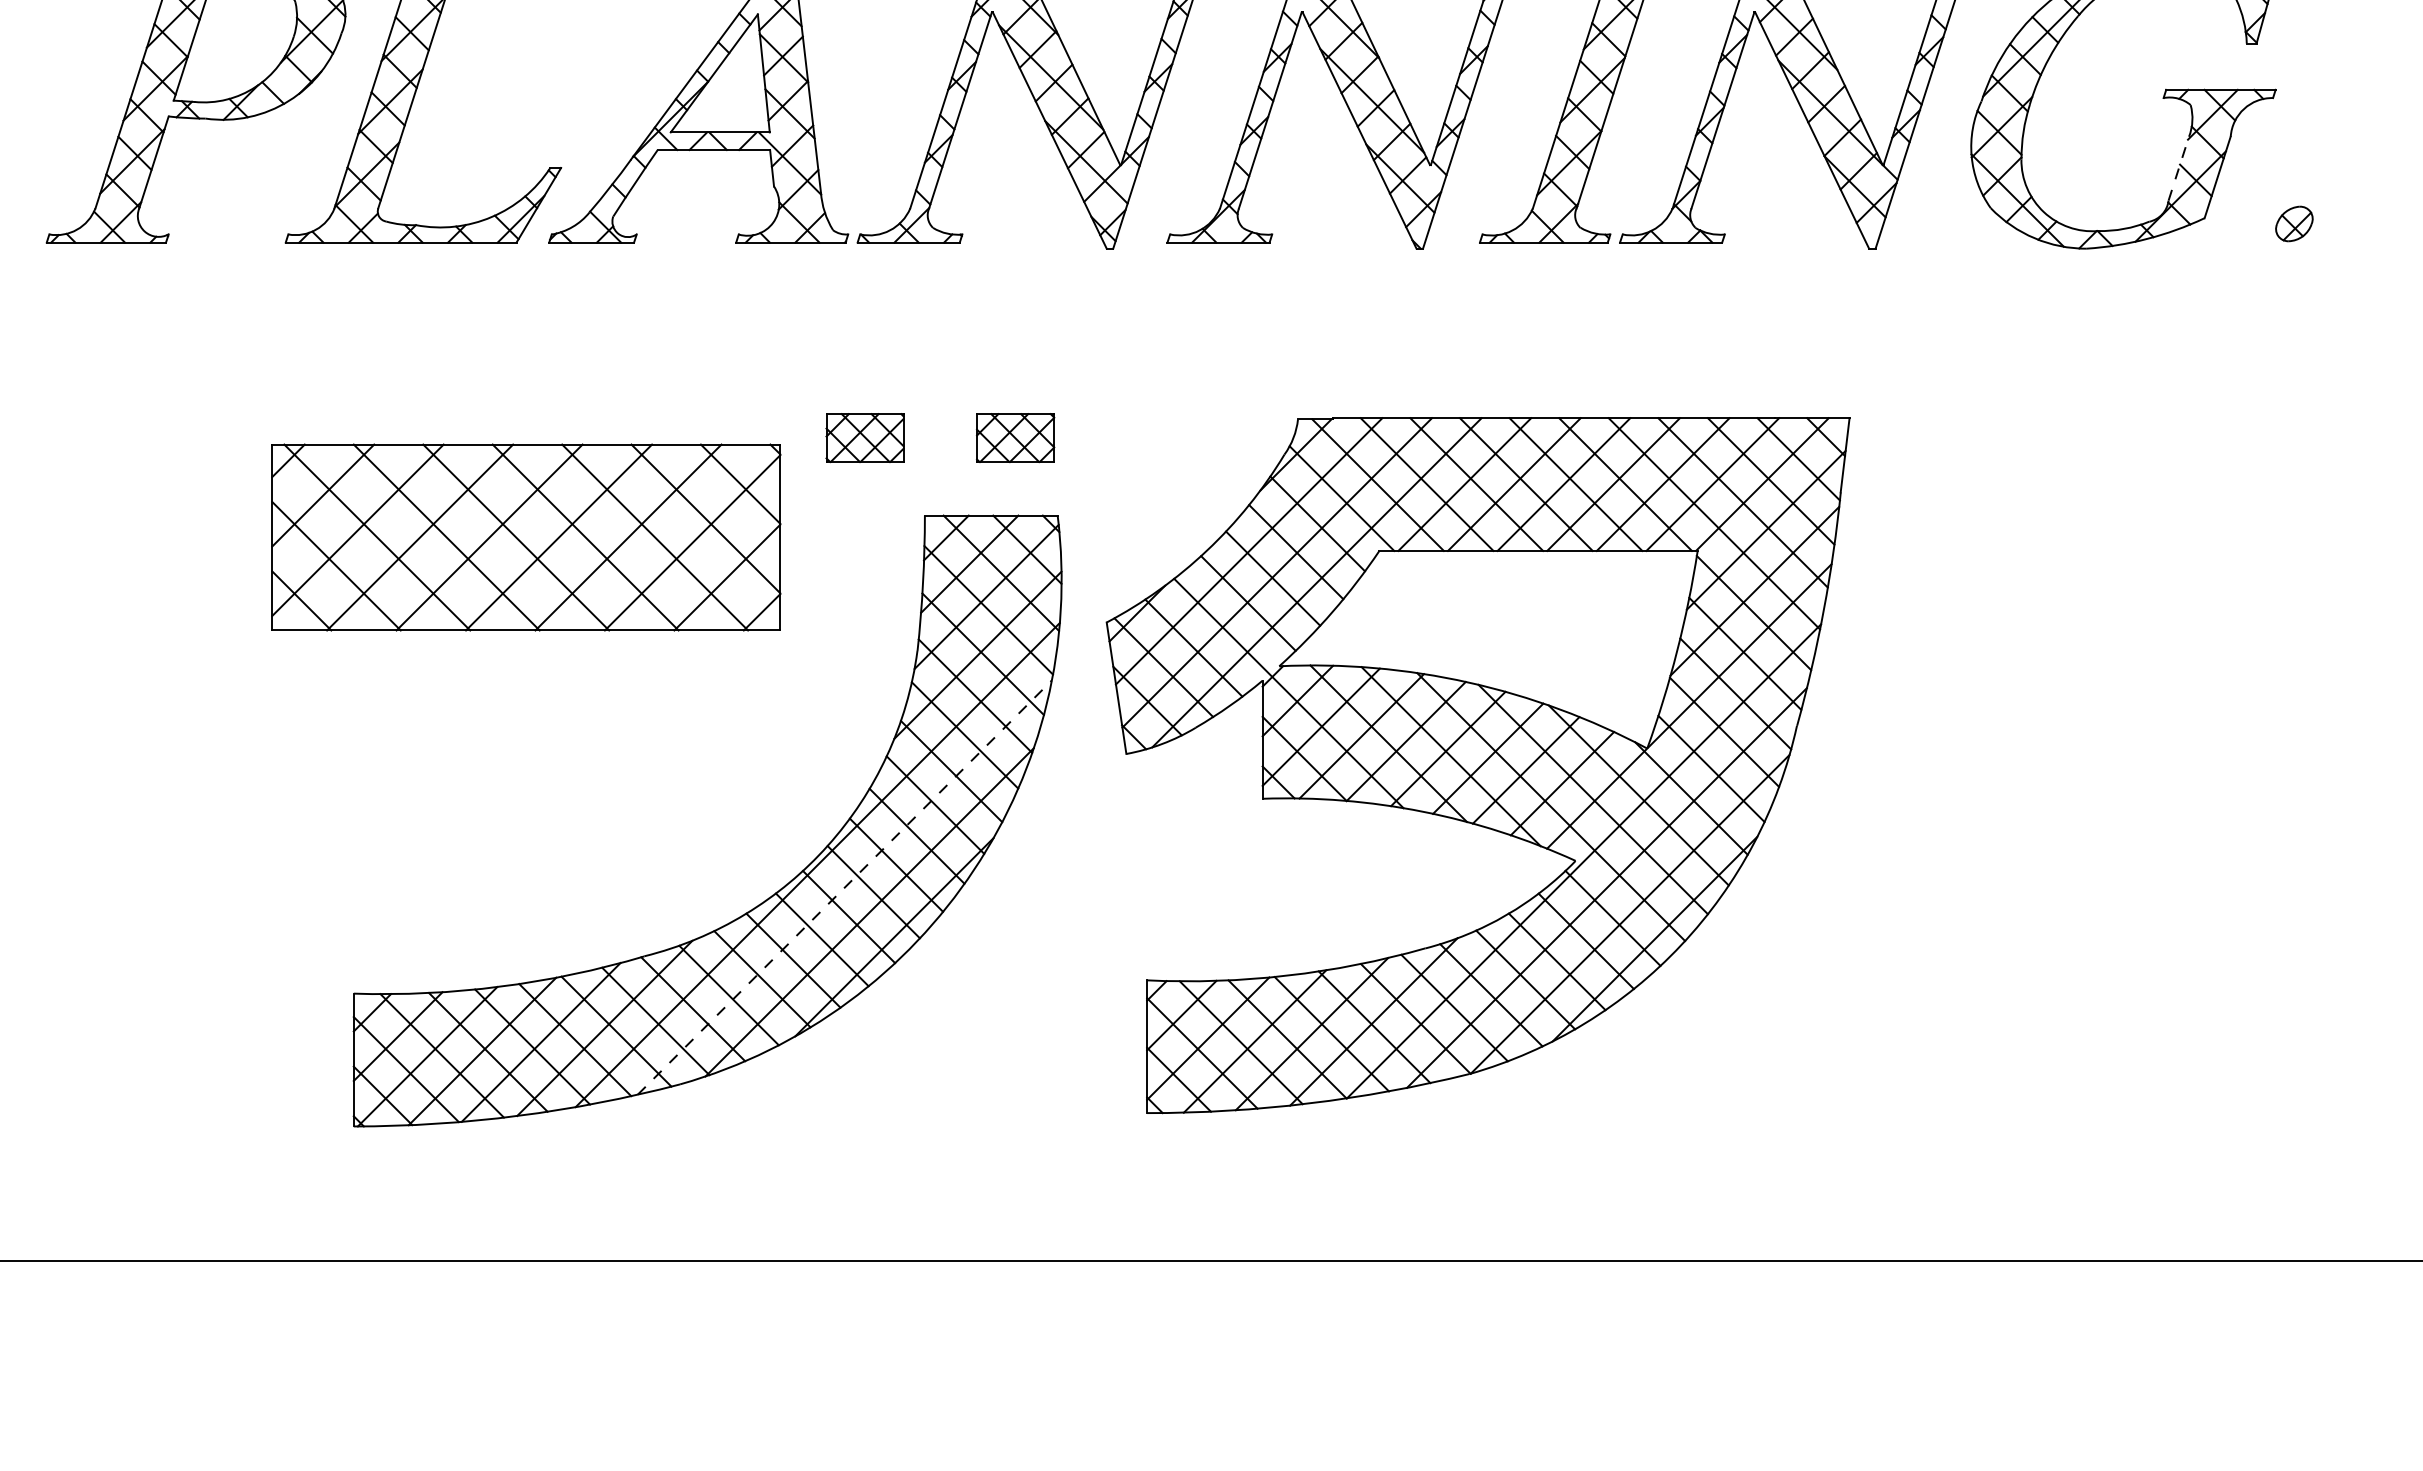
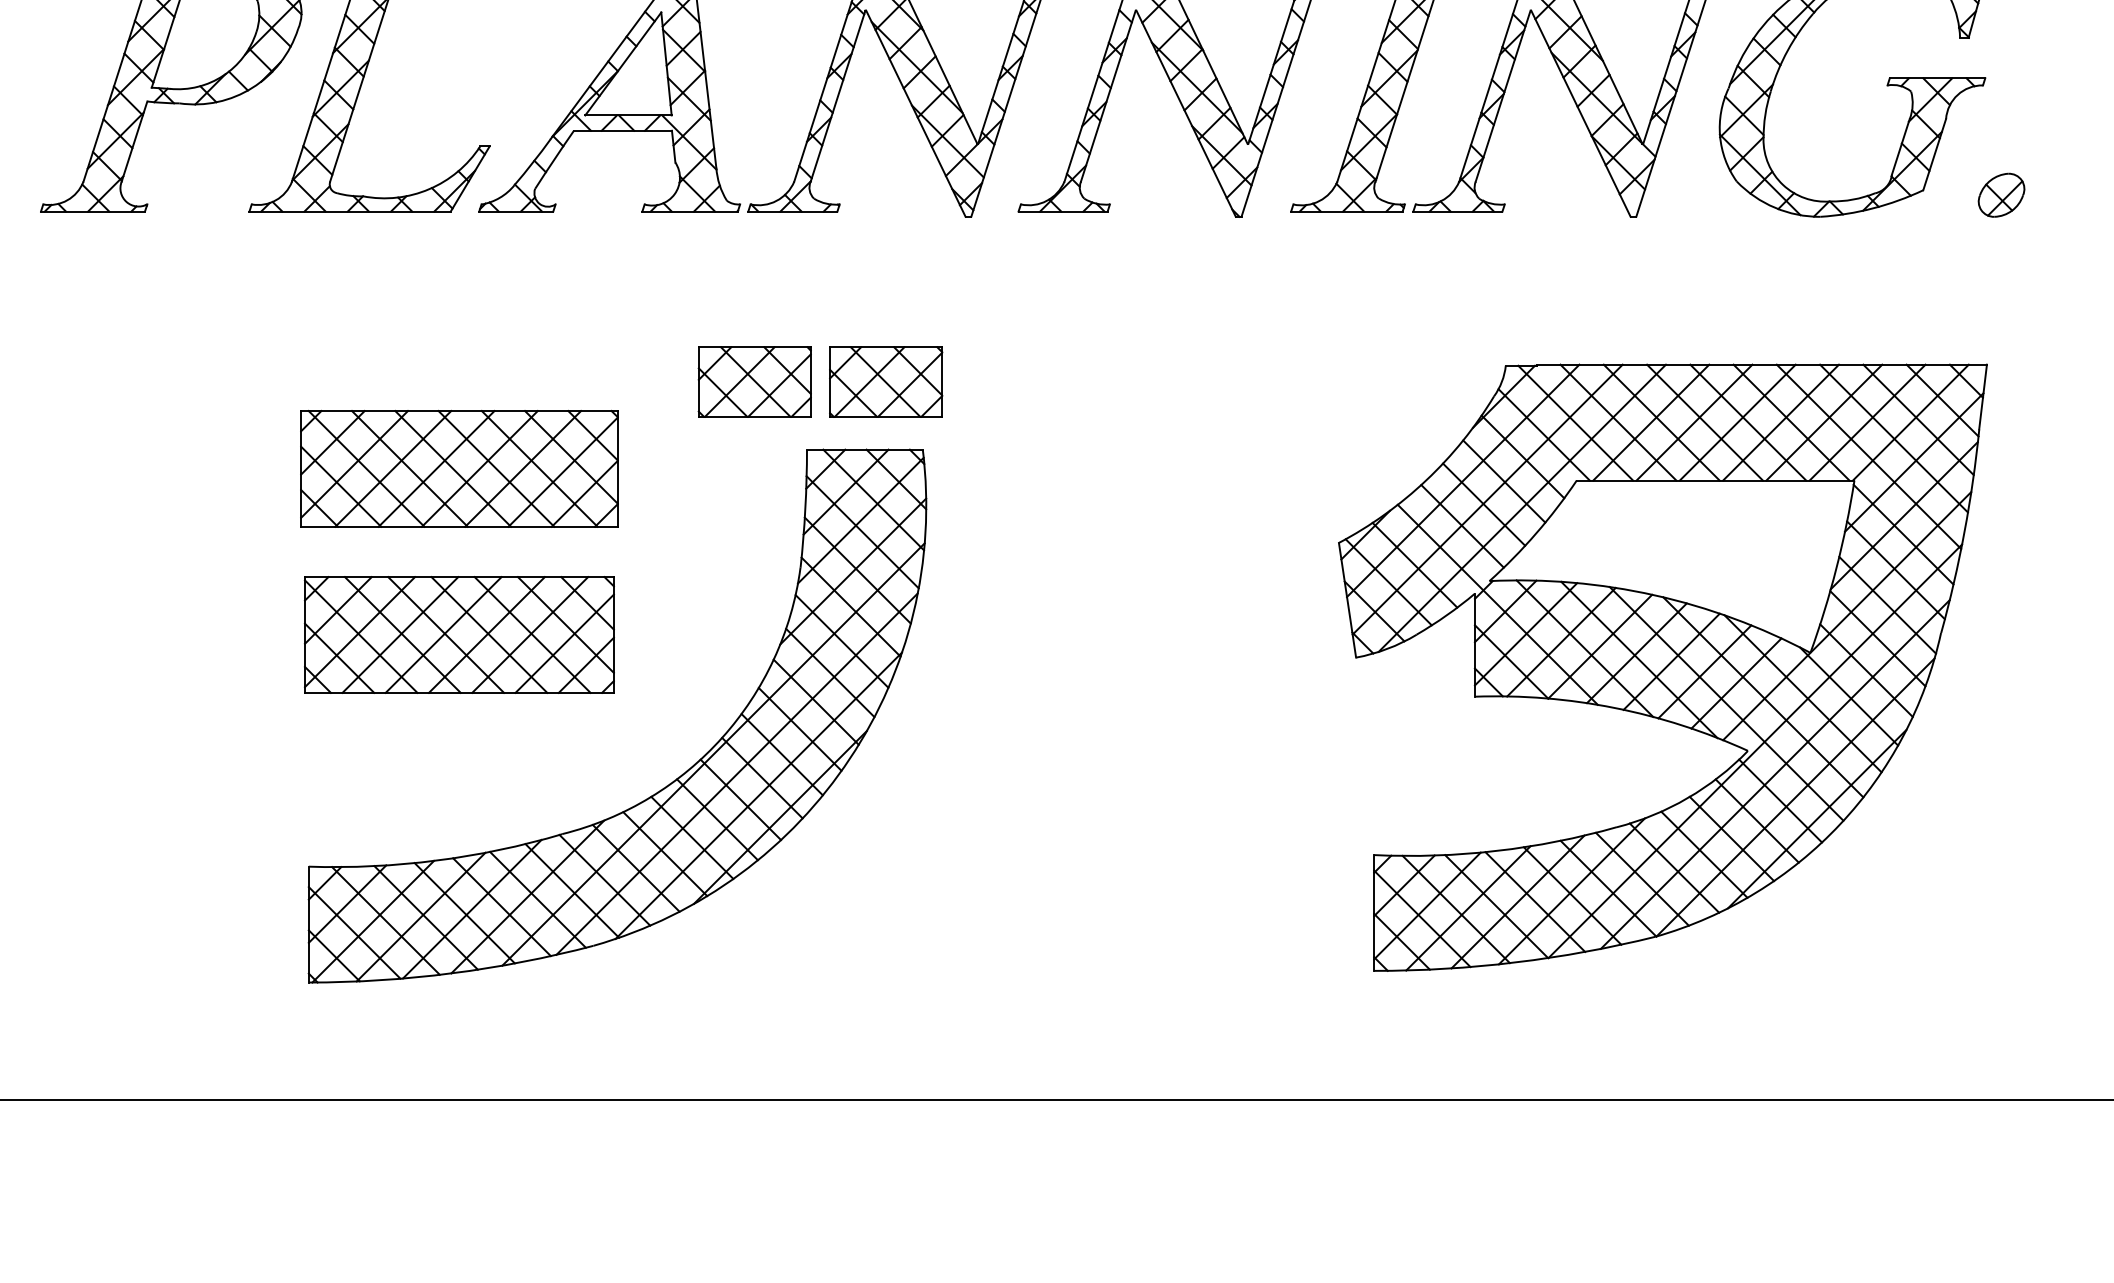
line: (2178, 168) -> (1900, 146), dashed -> solid
part: (2294, 223) -> (2001, 194), size x1.43
part: (864, 437) -> (754, 381), size x1.67
part: (1015, 437) -> (886, 381), size x1.67
part: (526, 537) -> (459, 468), size x0.71
part: (526, 727) -> (459, 634), added
part: (1477, 765) -> (1662, 667), moved
line: (844, 887) -> (736, 774), dashed -> solid

